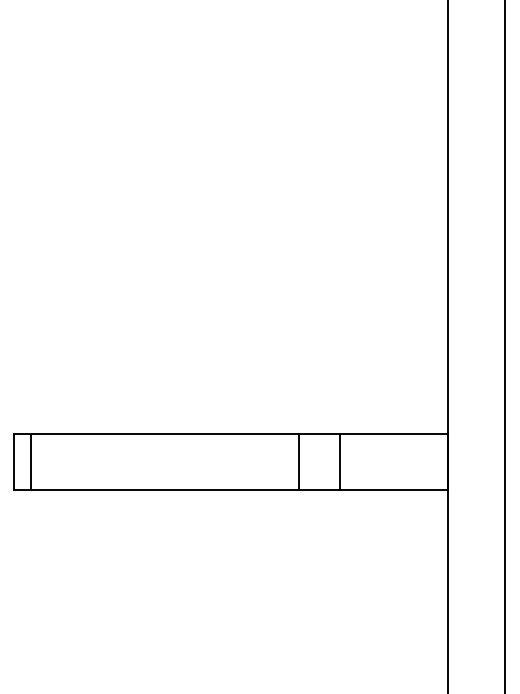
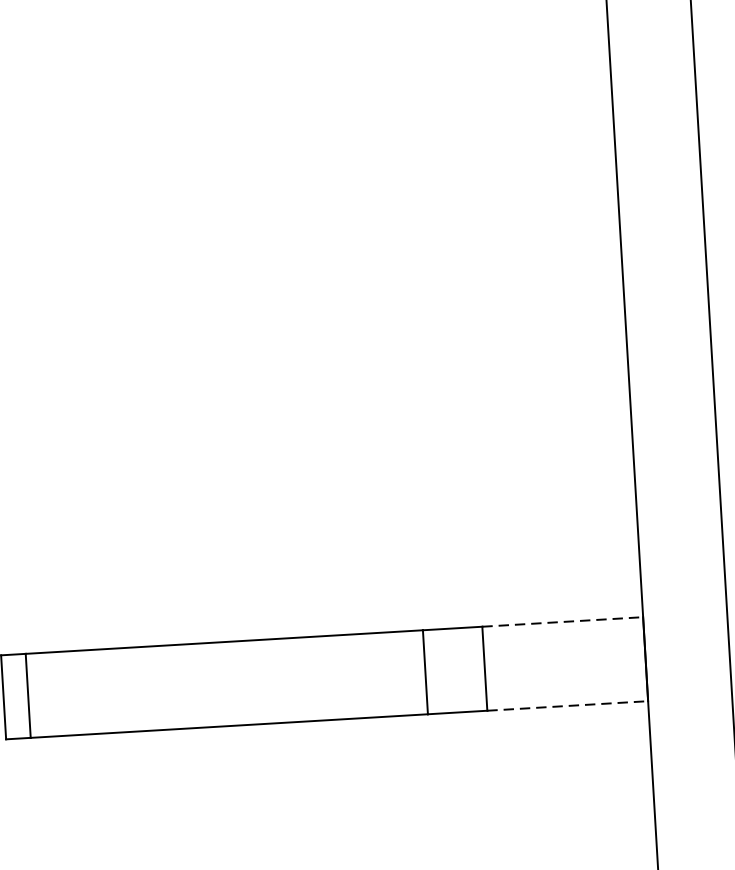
line: (394, 433) -> (563, 621), solid -> dashed
line: (394, 490) -> (568, 706), solid -> dashed

